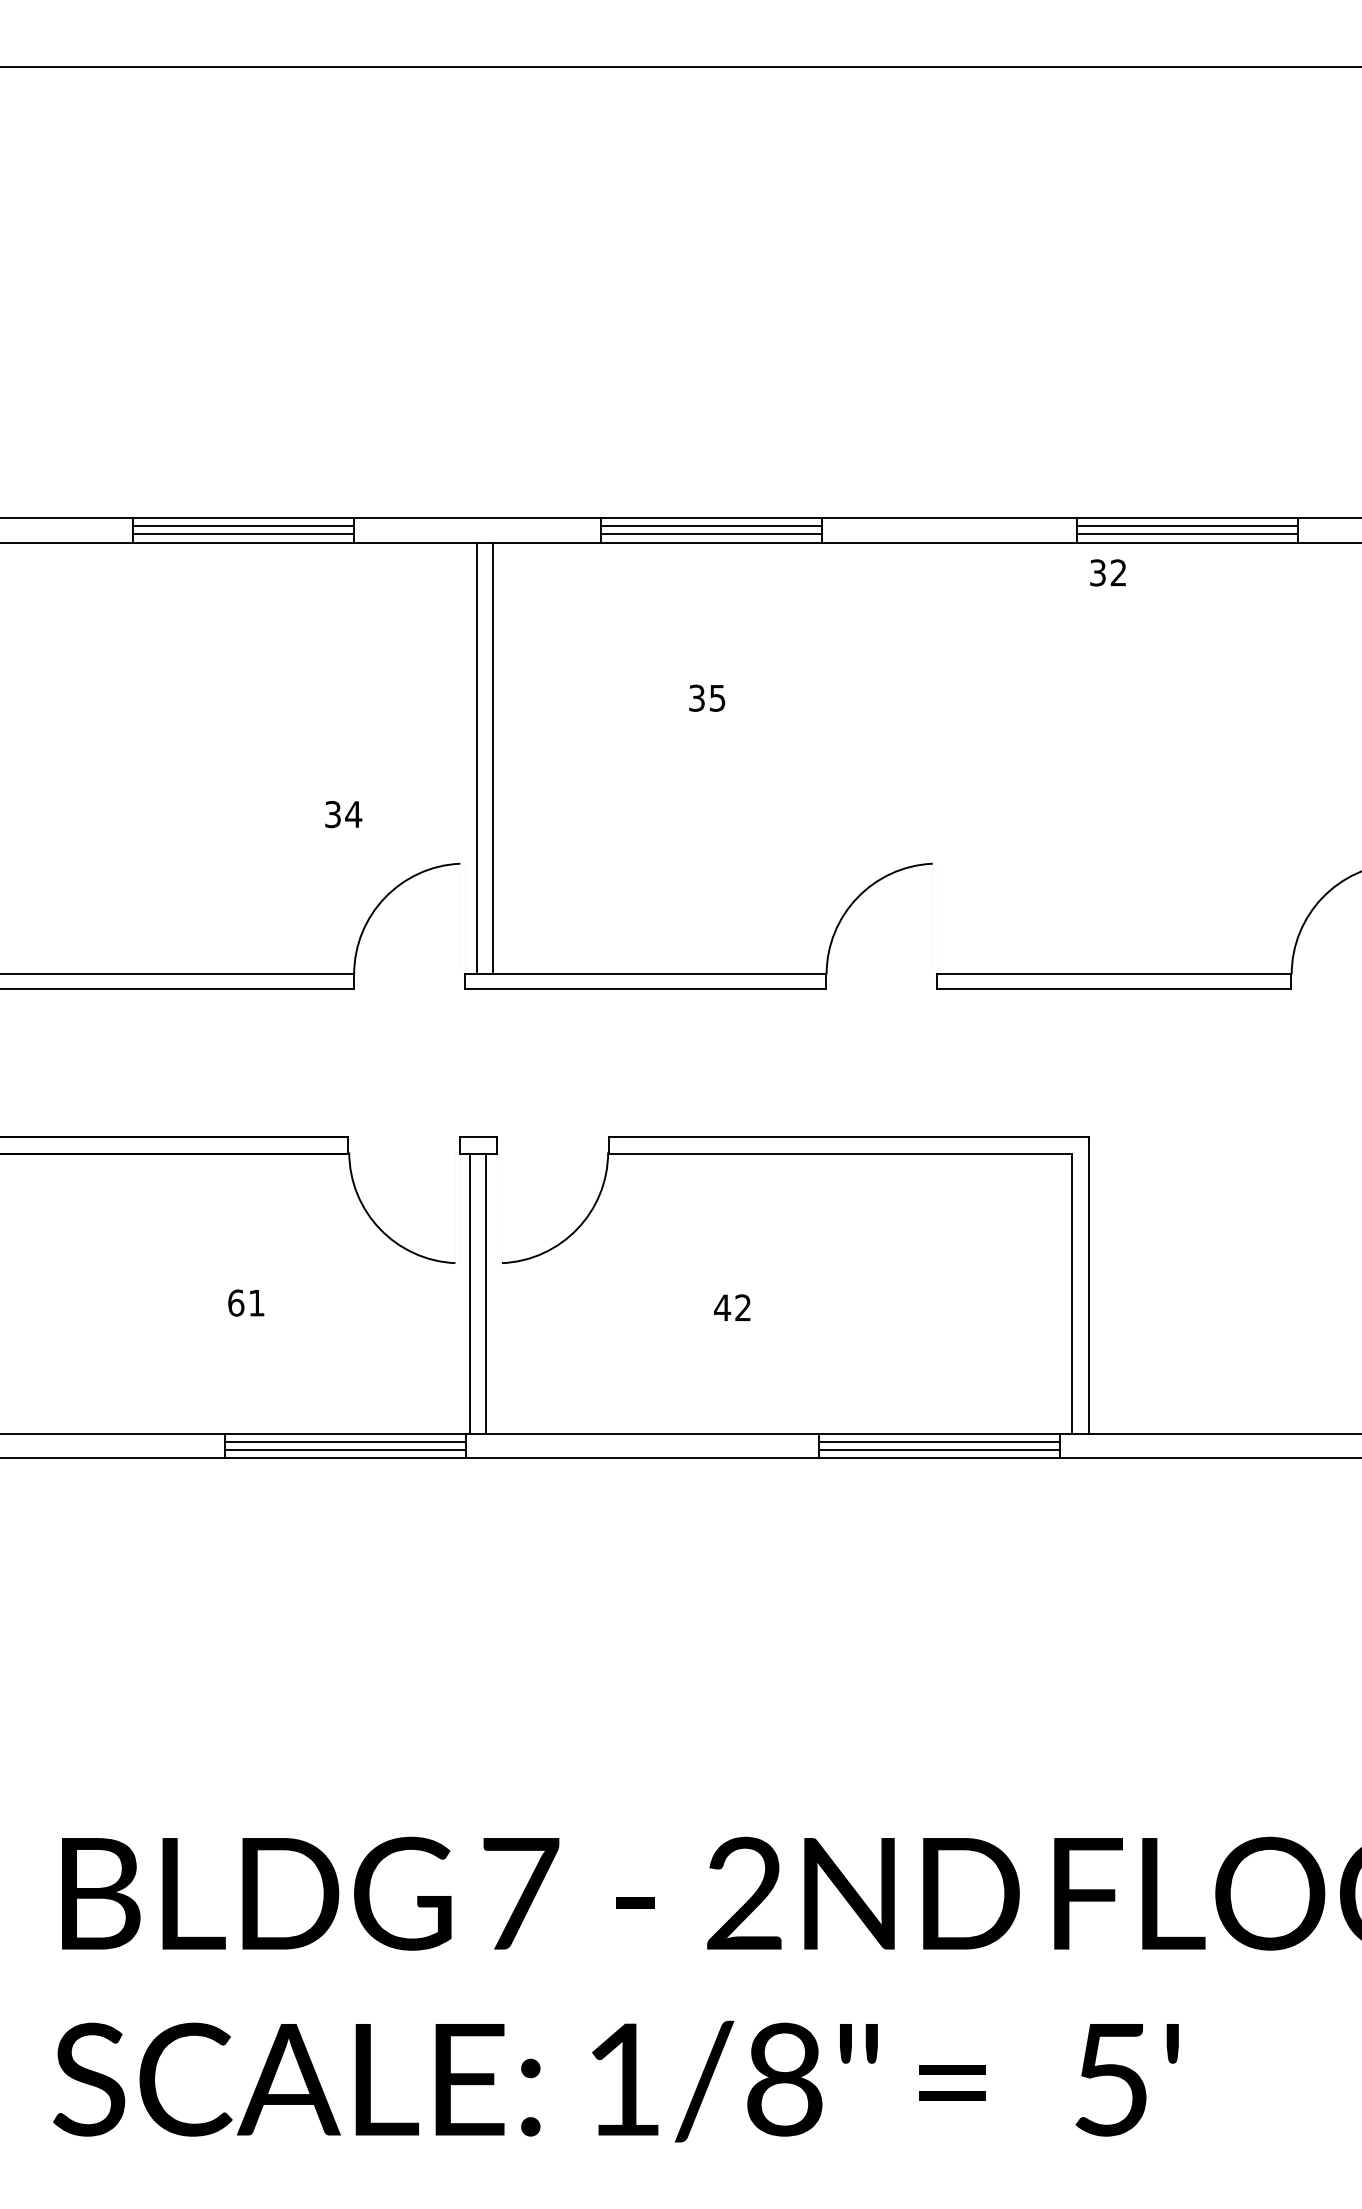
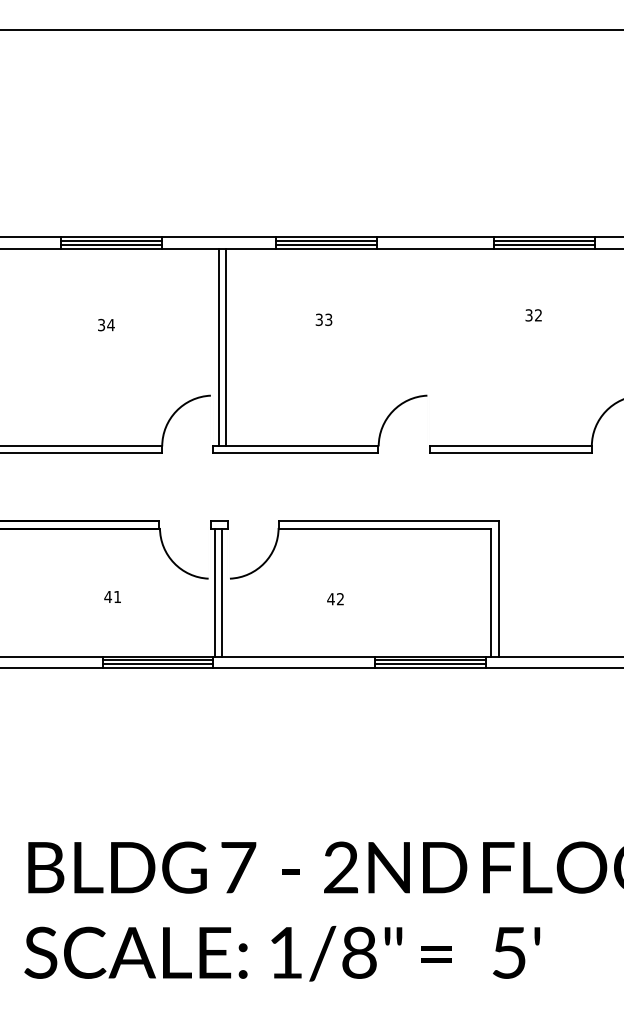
text: (1107, 573) -> (533, 315), moved
text: (717, 697) -> (328, 319), 35 -> 33
text: (343, 815) -> (106, 325), moved
text: (236, 1301) -> (108, 596), 61 -> 41

